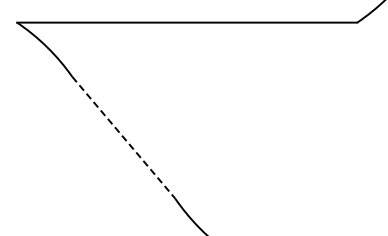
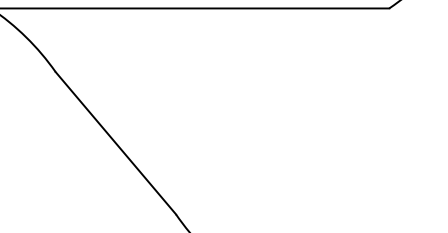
line: (123, 137) -> (115, 142), dashed -> solid

